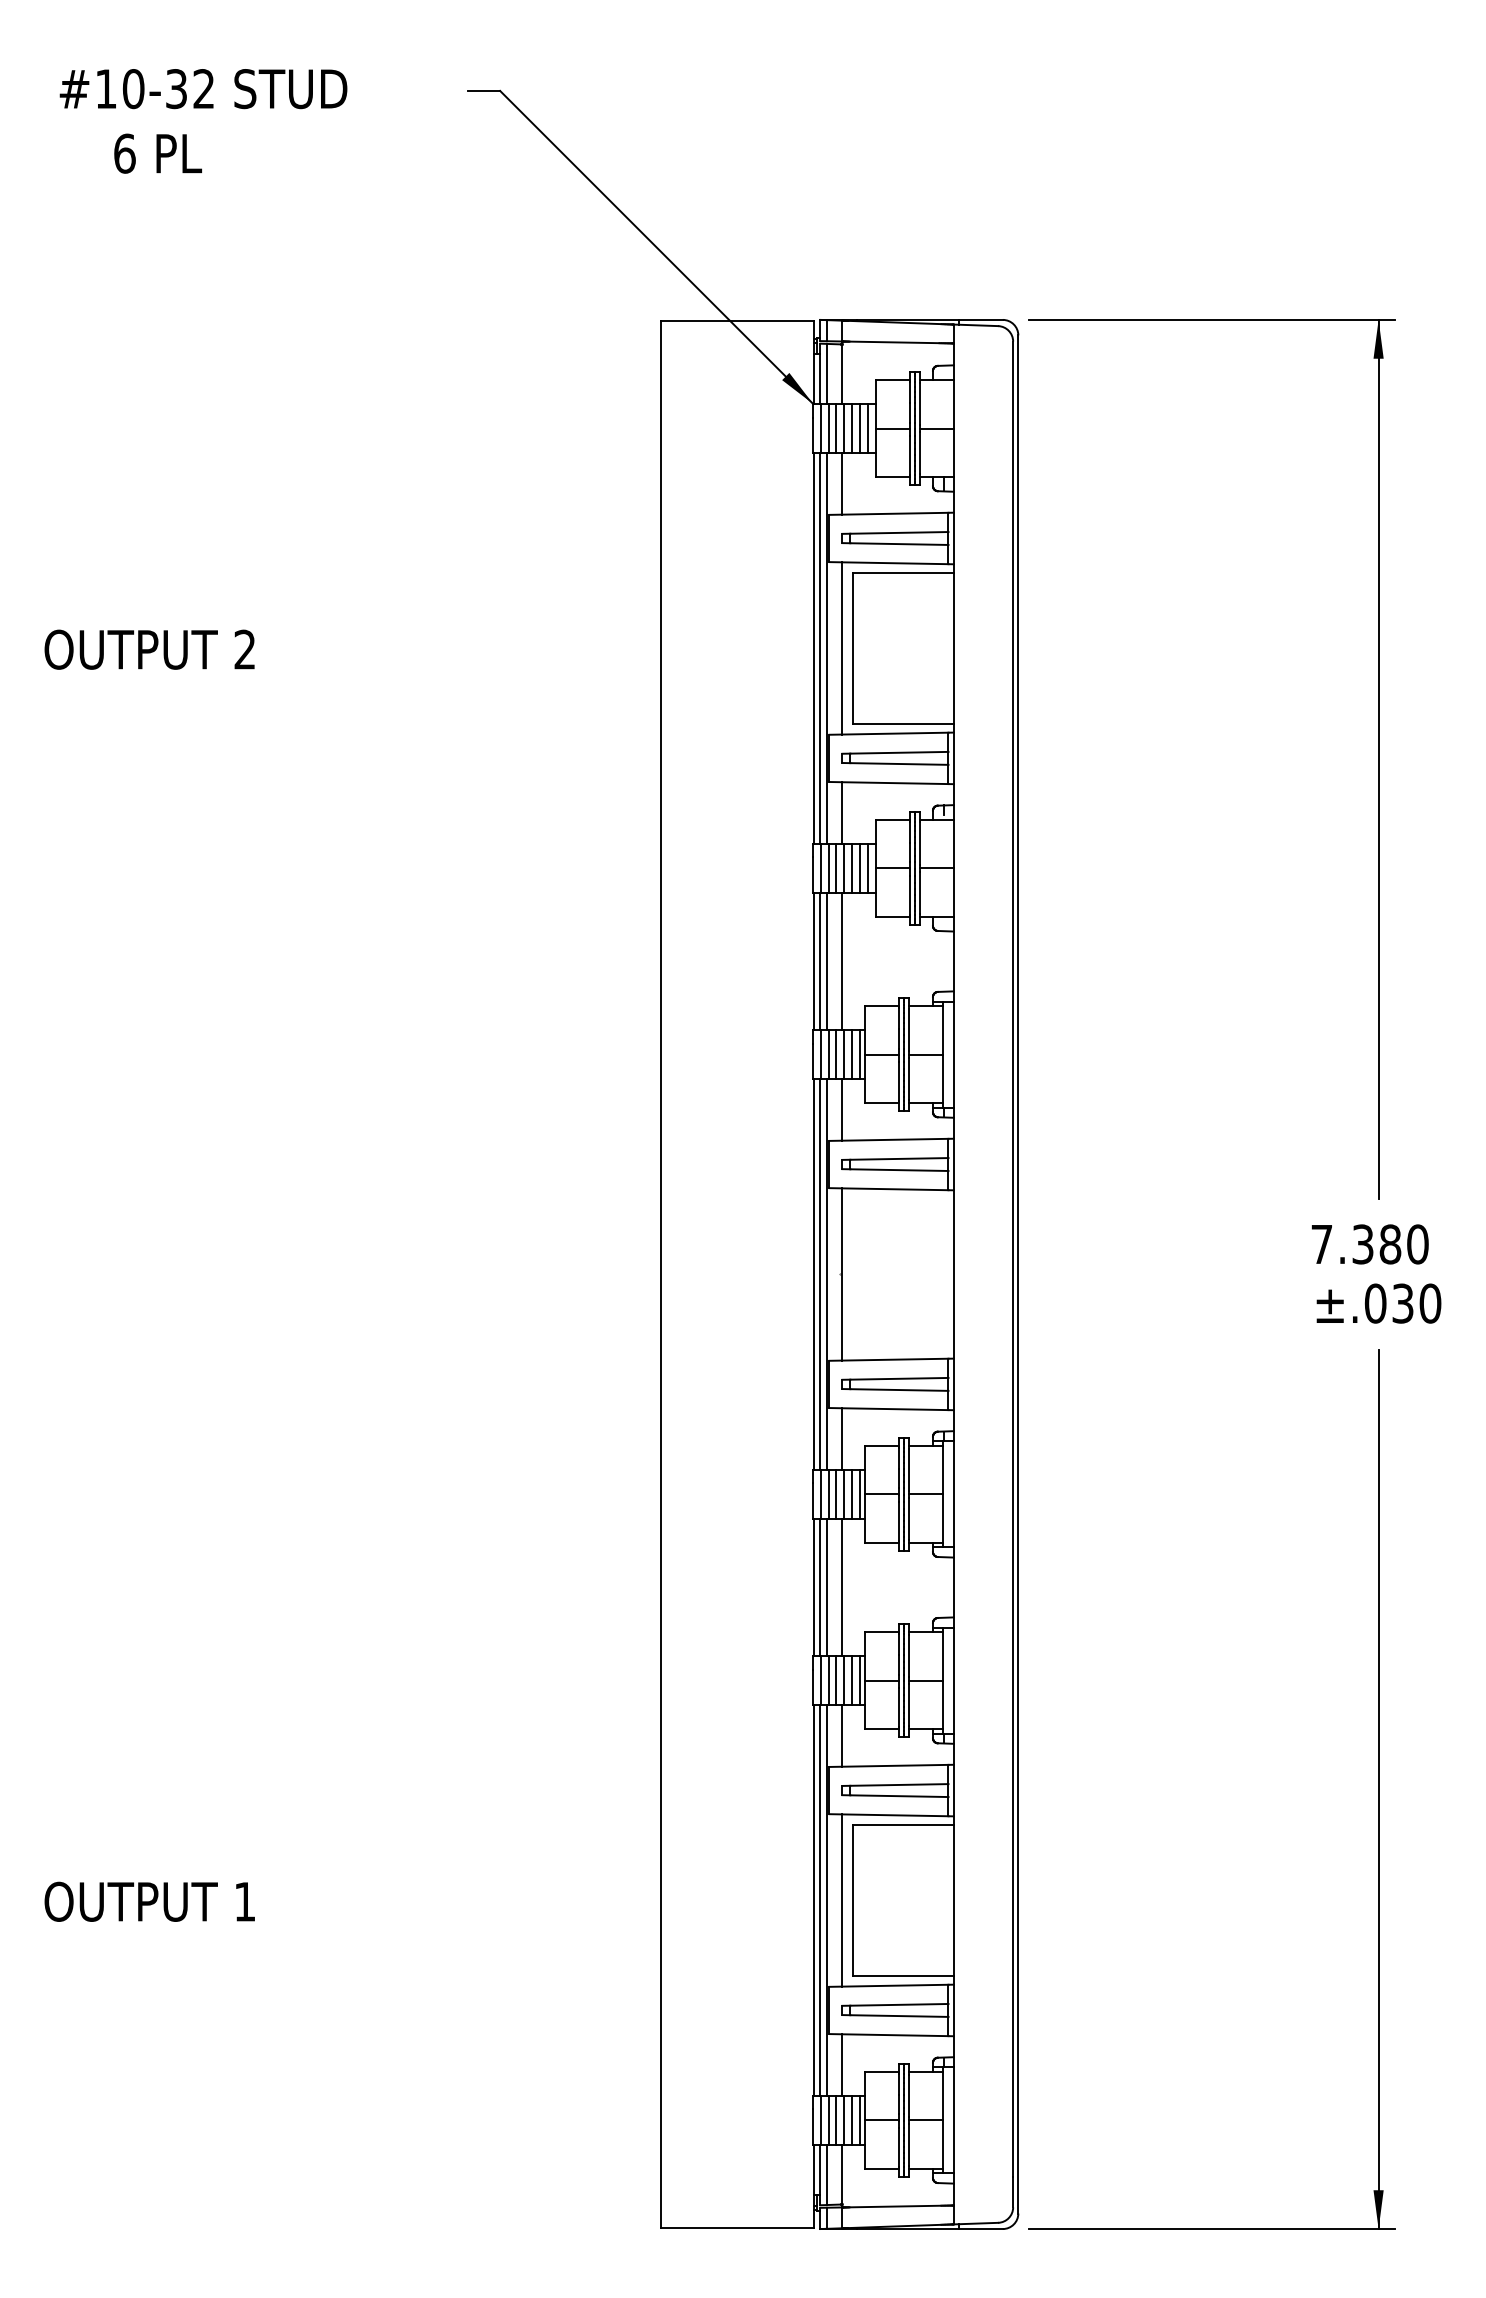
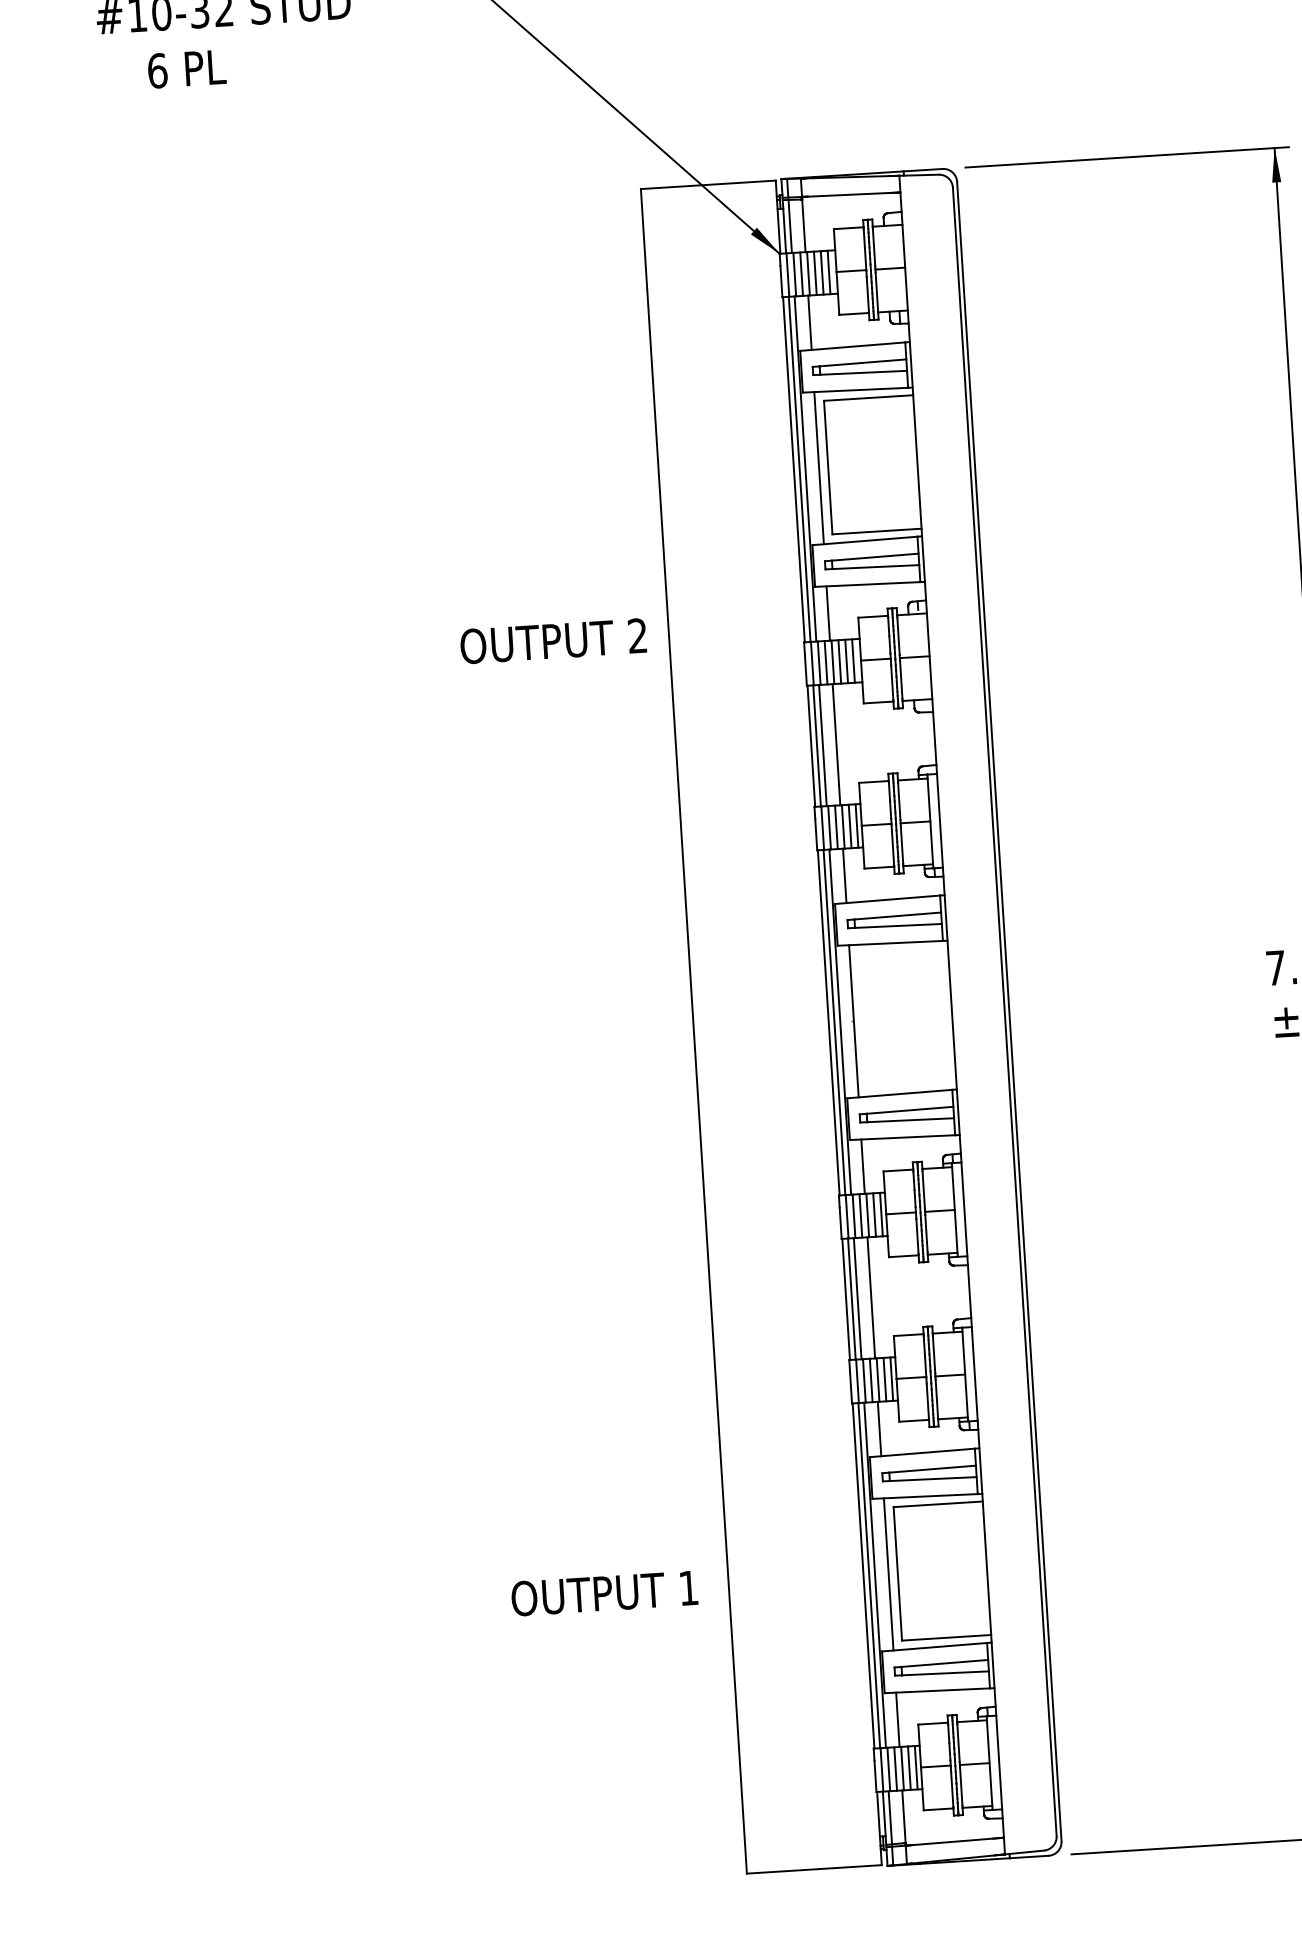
text: (149, 649) -> (553, 641), moved
text: (149, 1901) -> (604, 1593), moved

